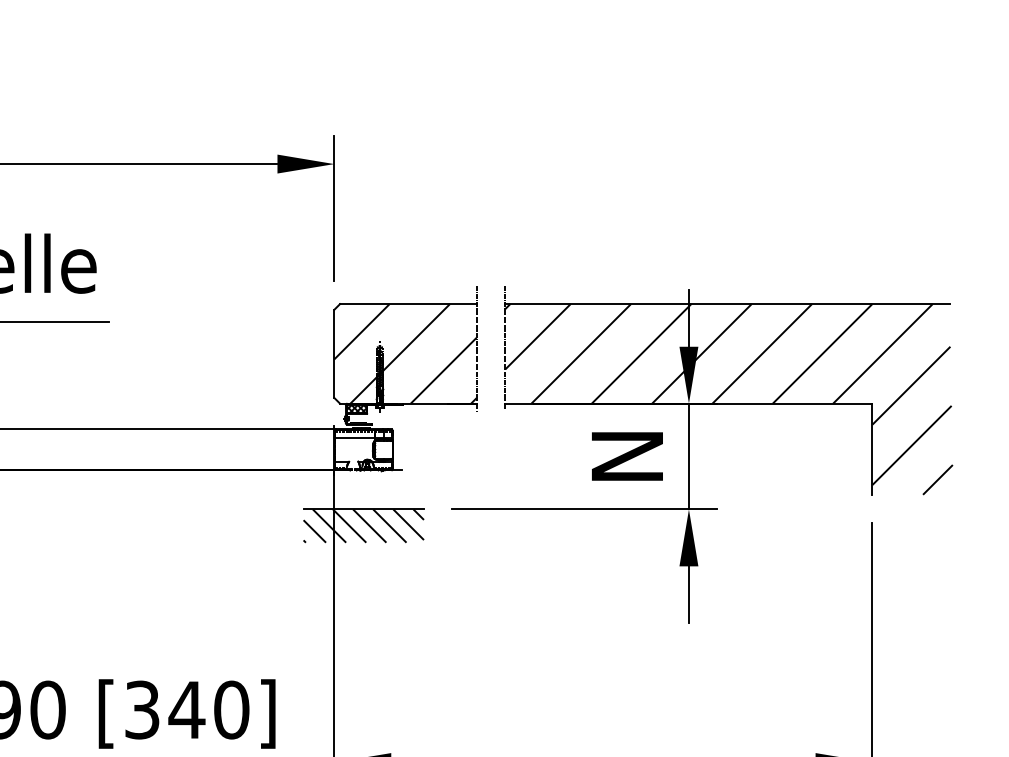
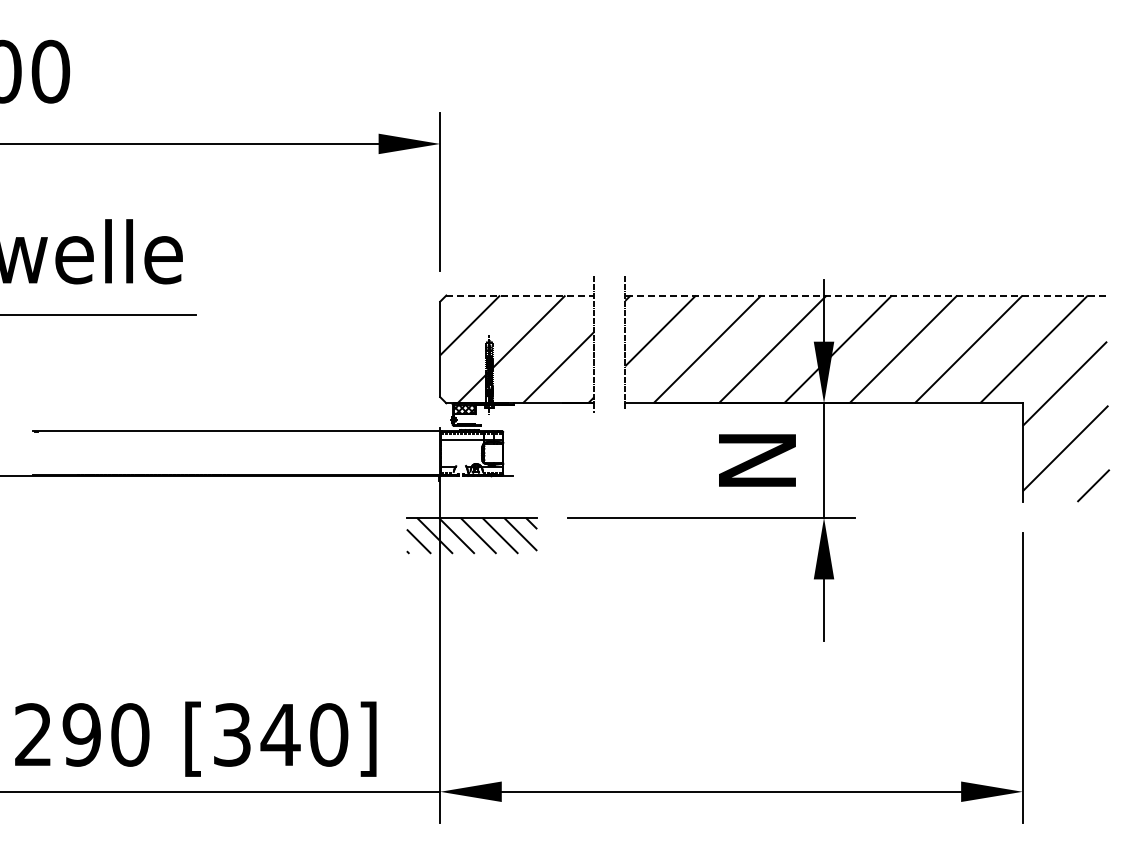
line: (408, 304) -> (520, 295), solid -> dashed
line: (727, 304) -> (865, 295), solid -> dashed

